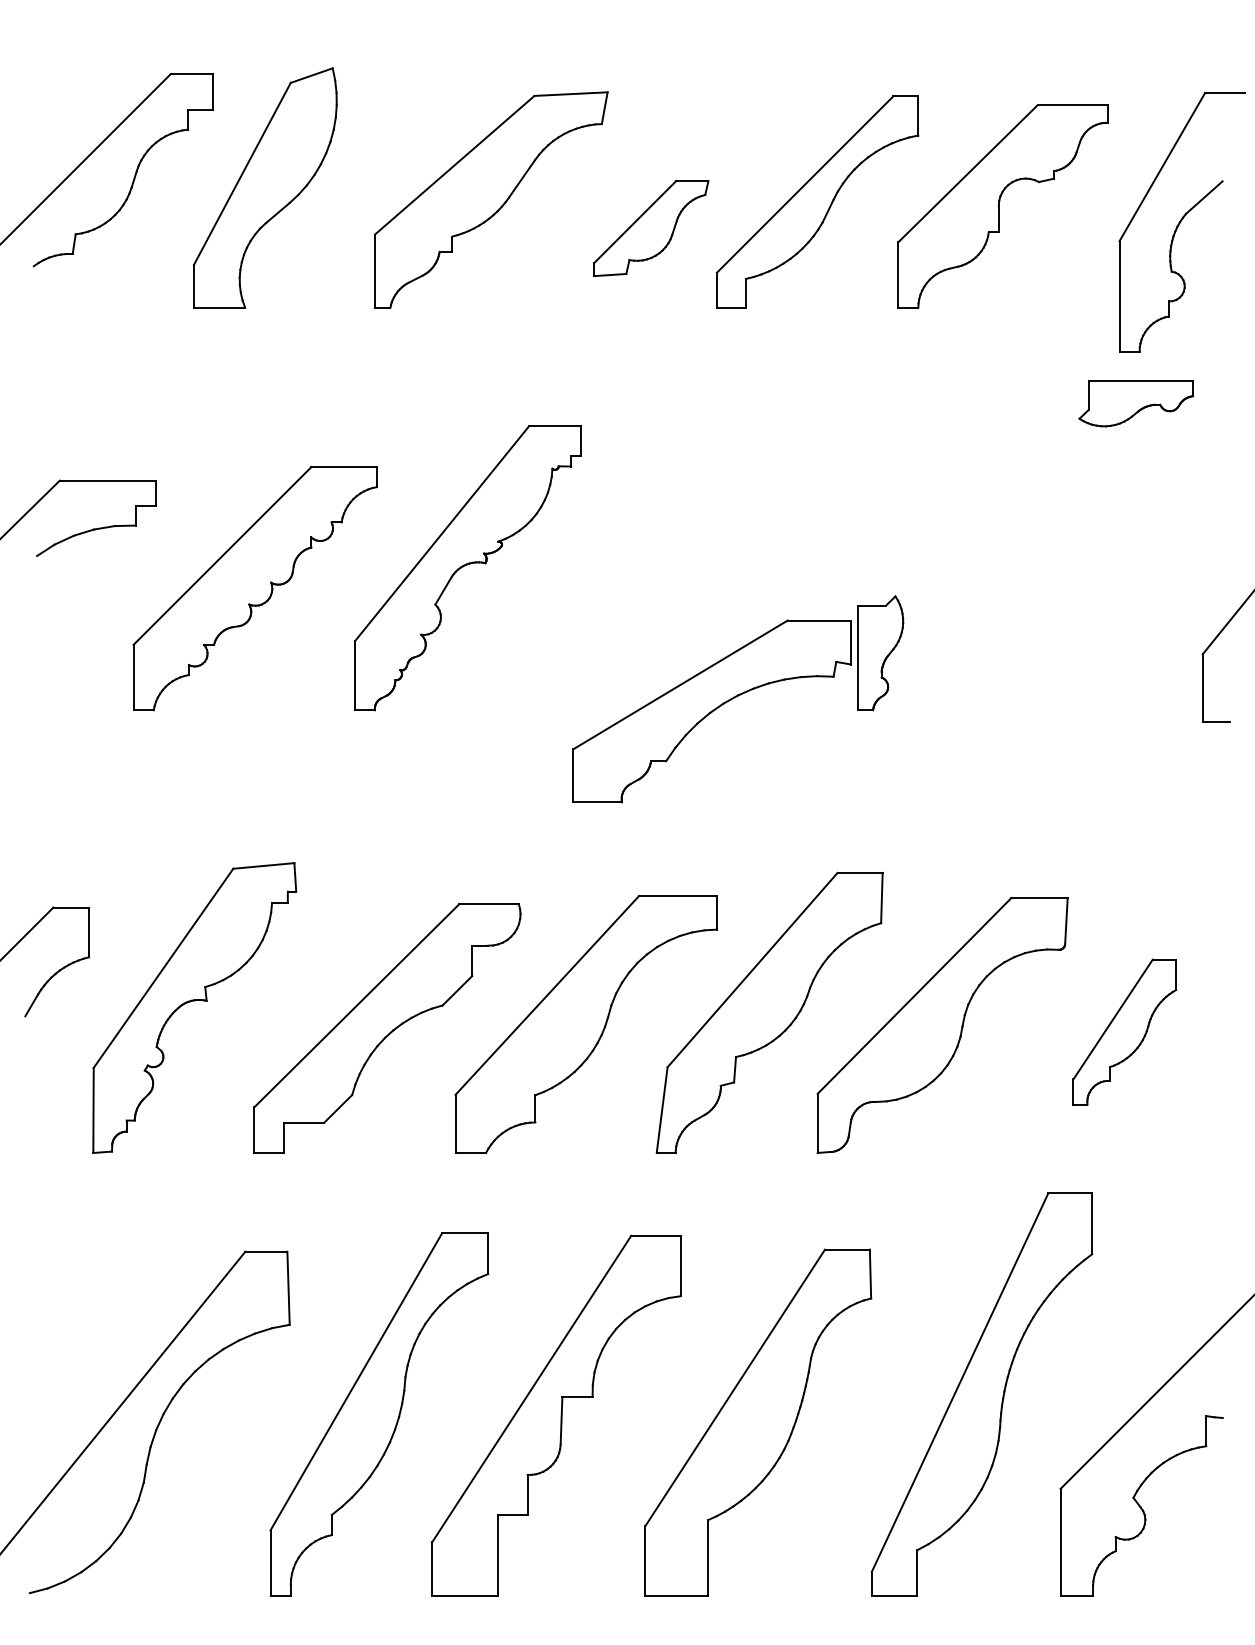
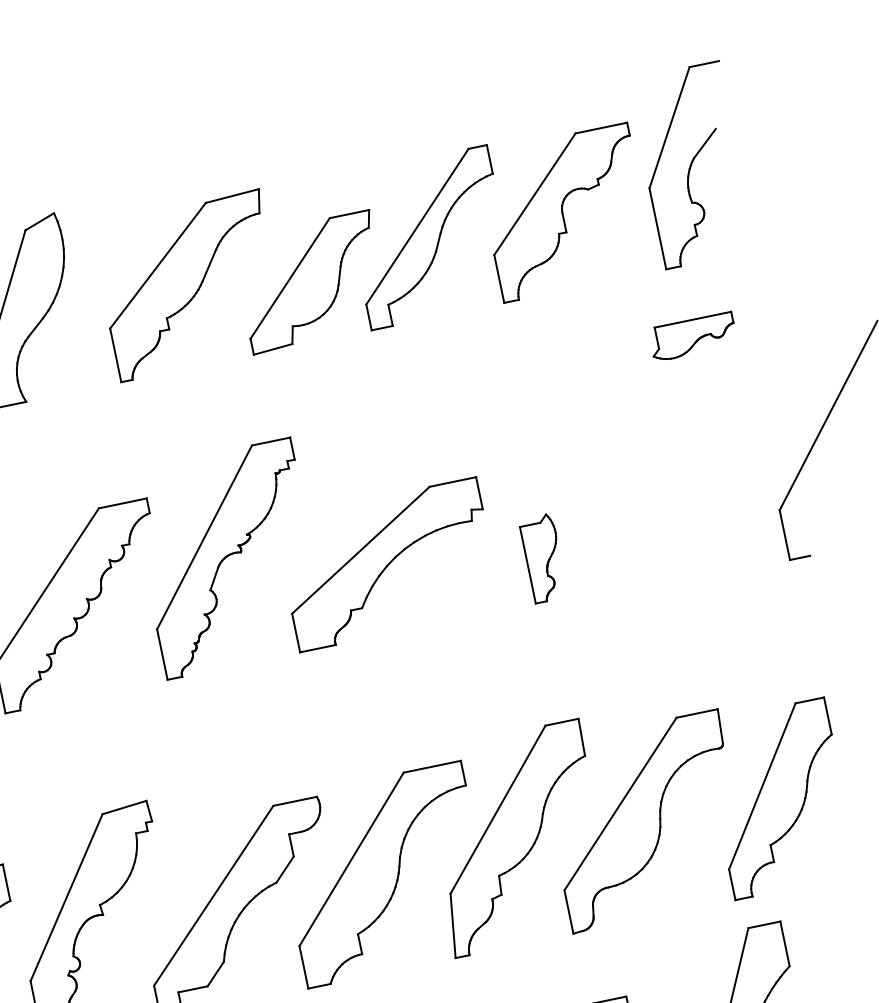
part: (1181, 222) -> (692, 165), moved
part: (651, 228) -> (311, 282), size x1.67
part: (711, 711) -> (387, 564), moved
part: (1124, 1031) -> (779, 798), size x1.67

